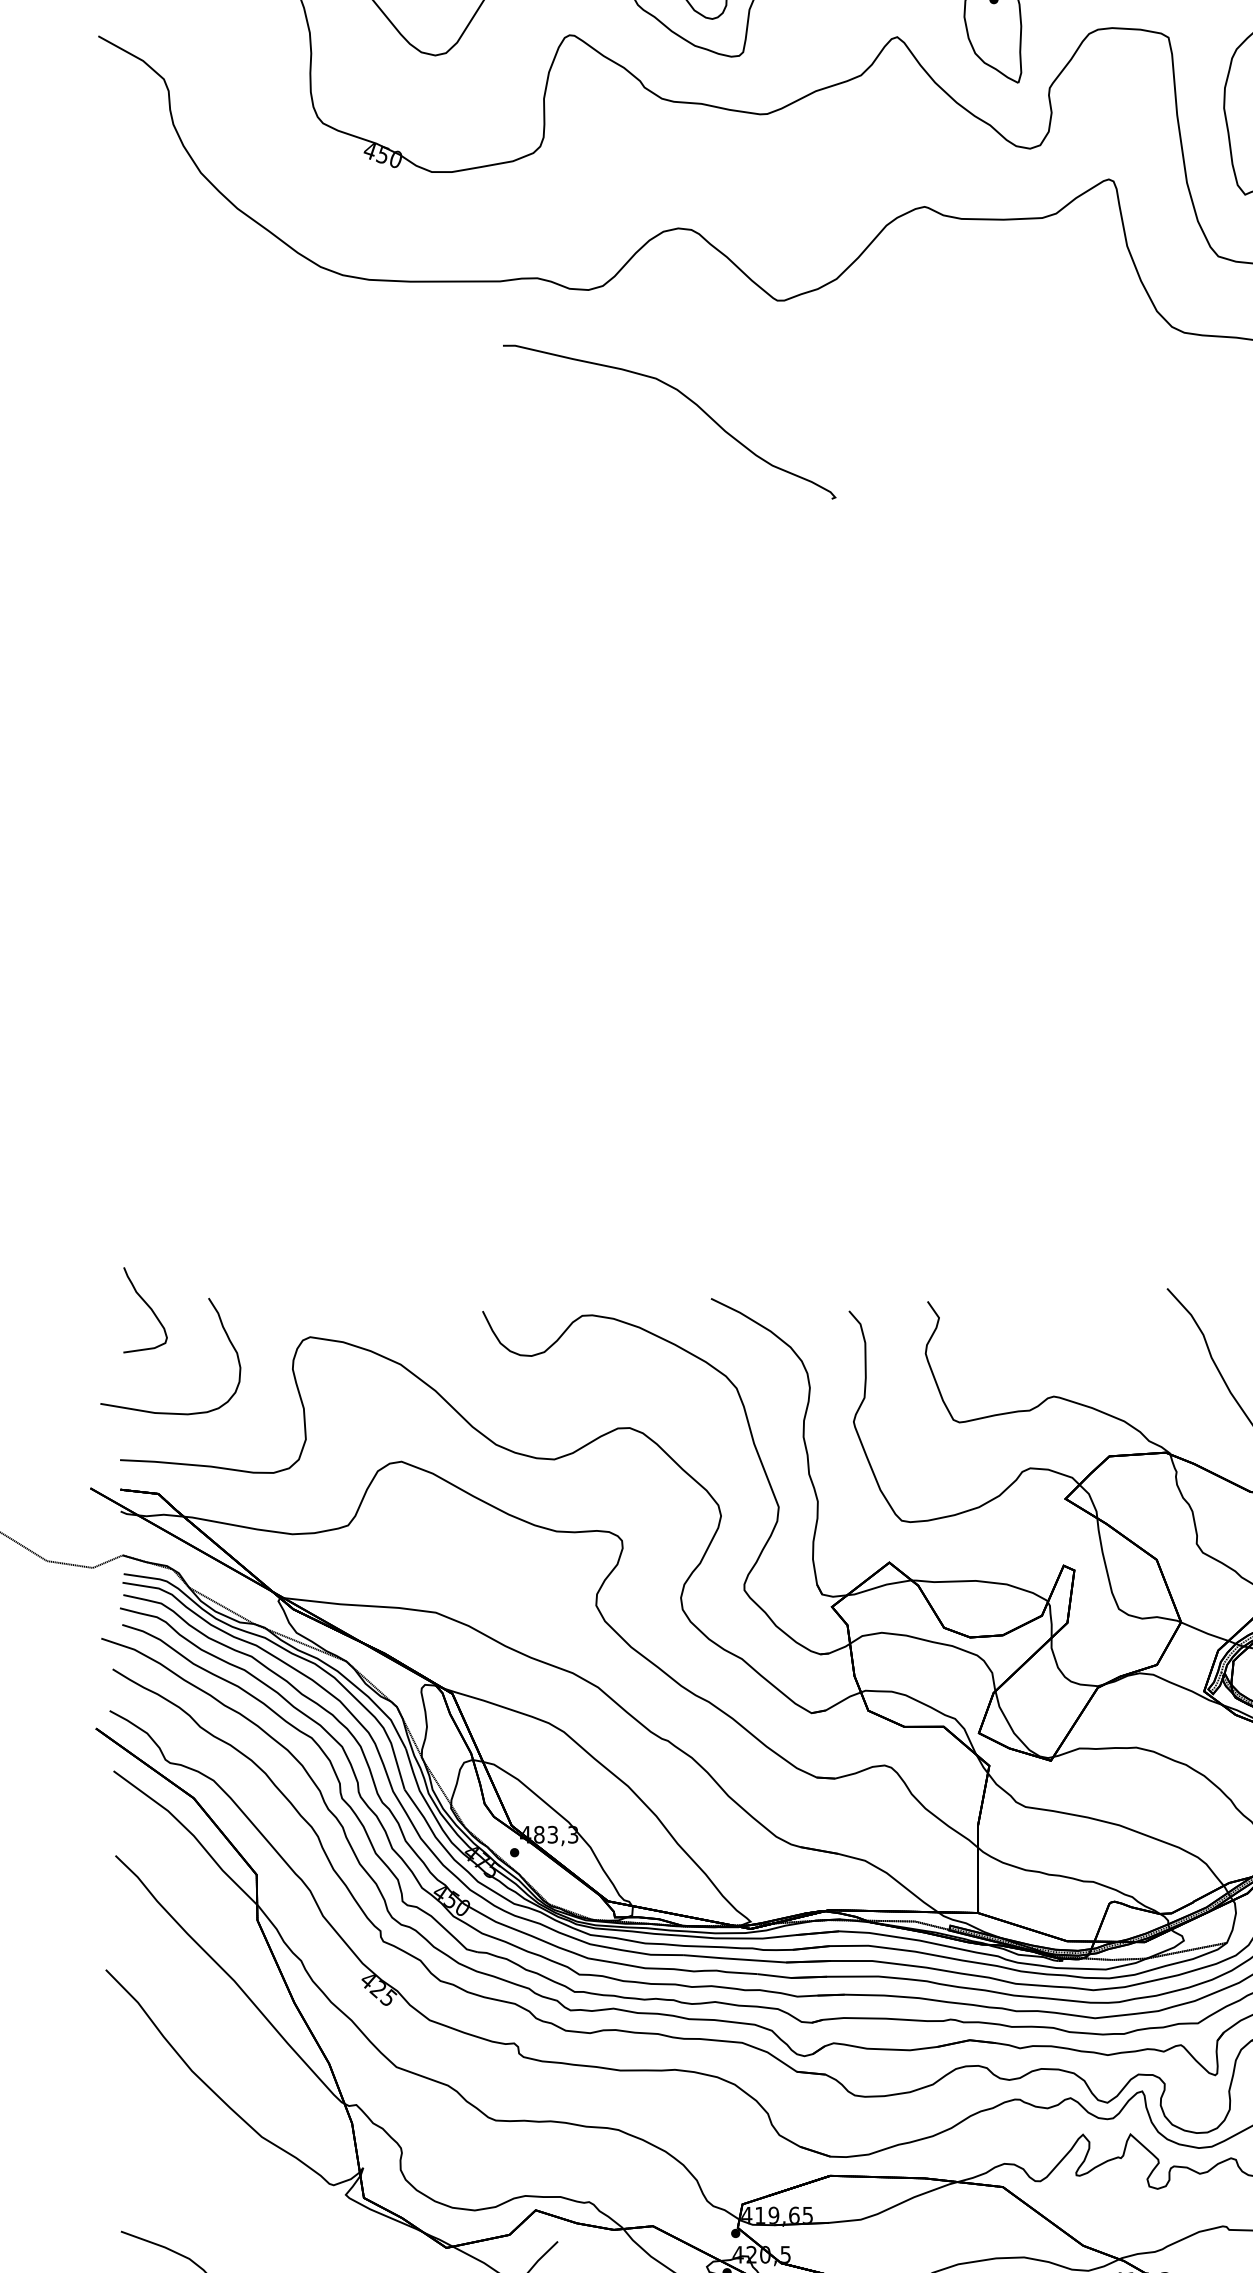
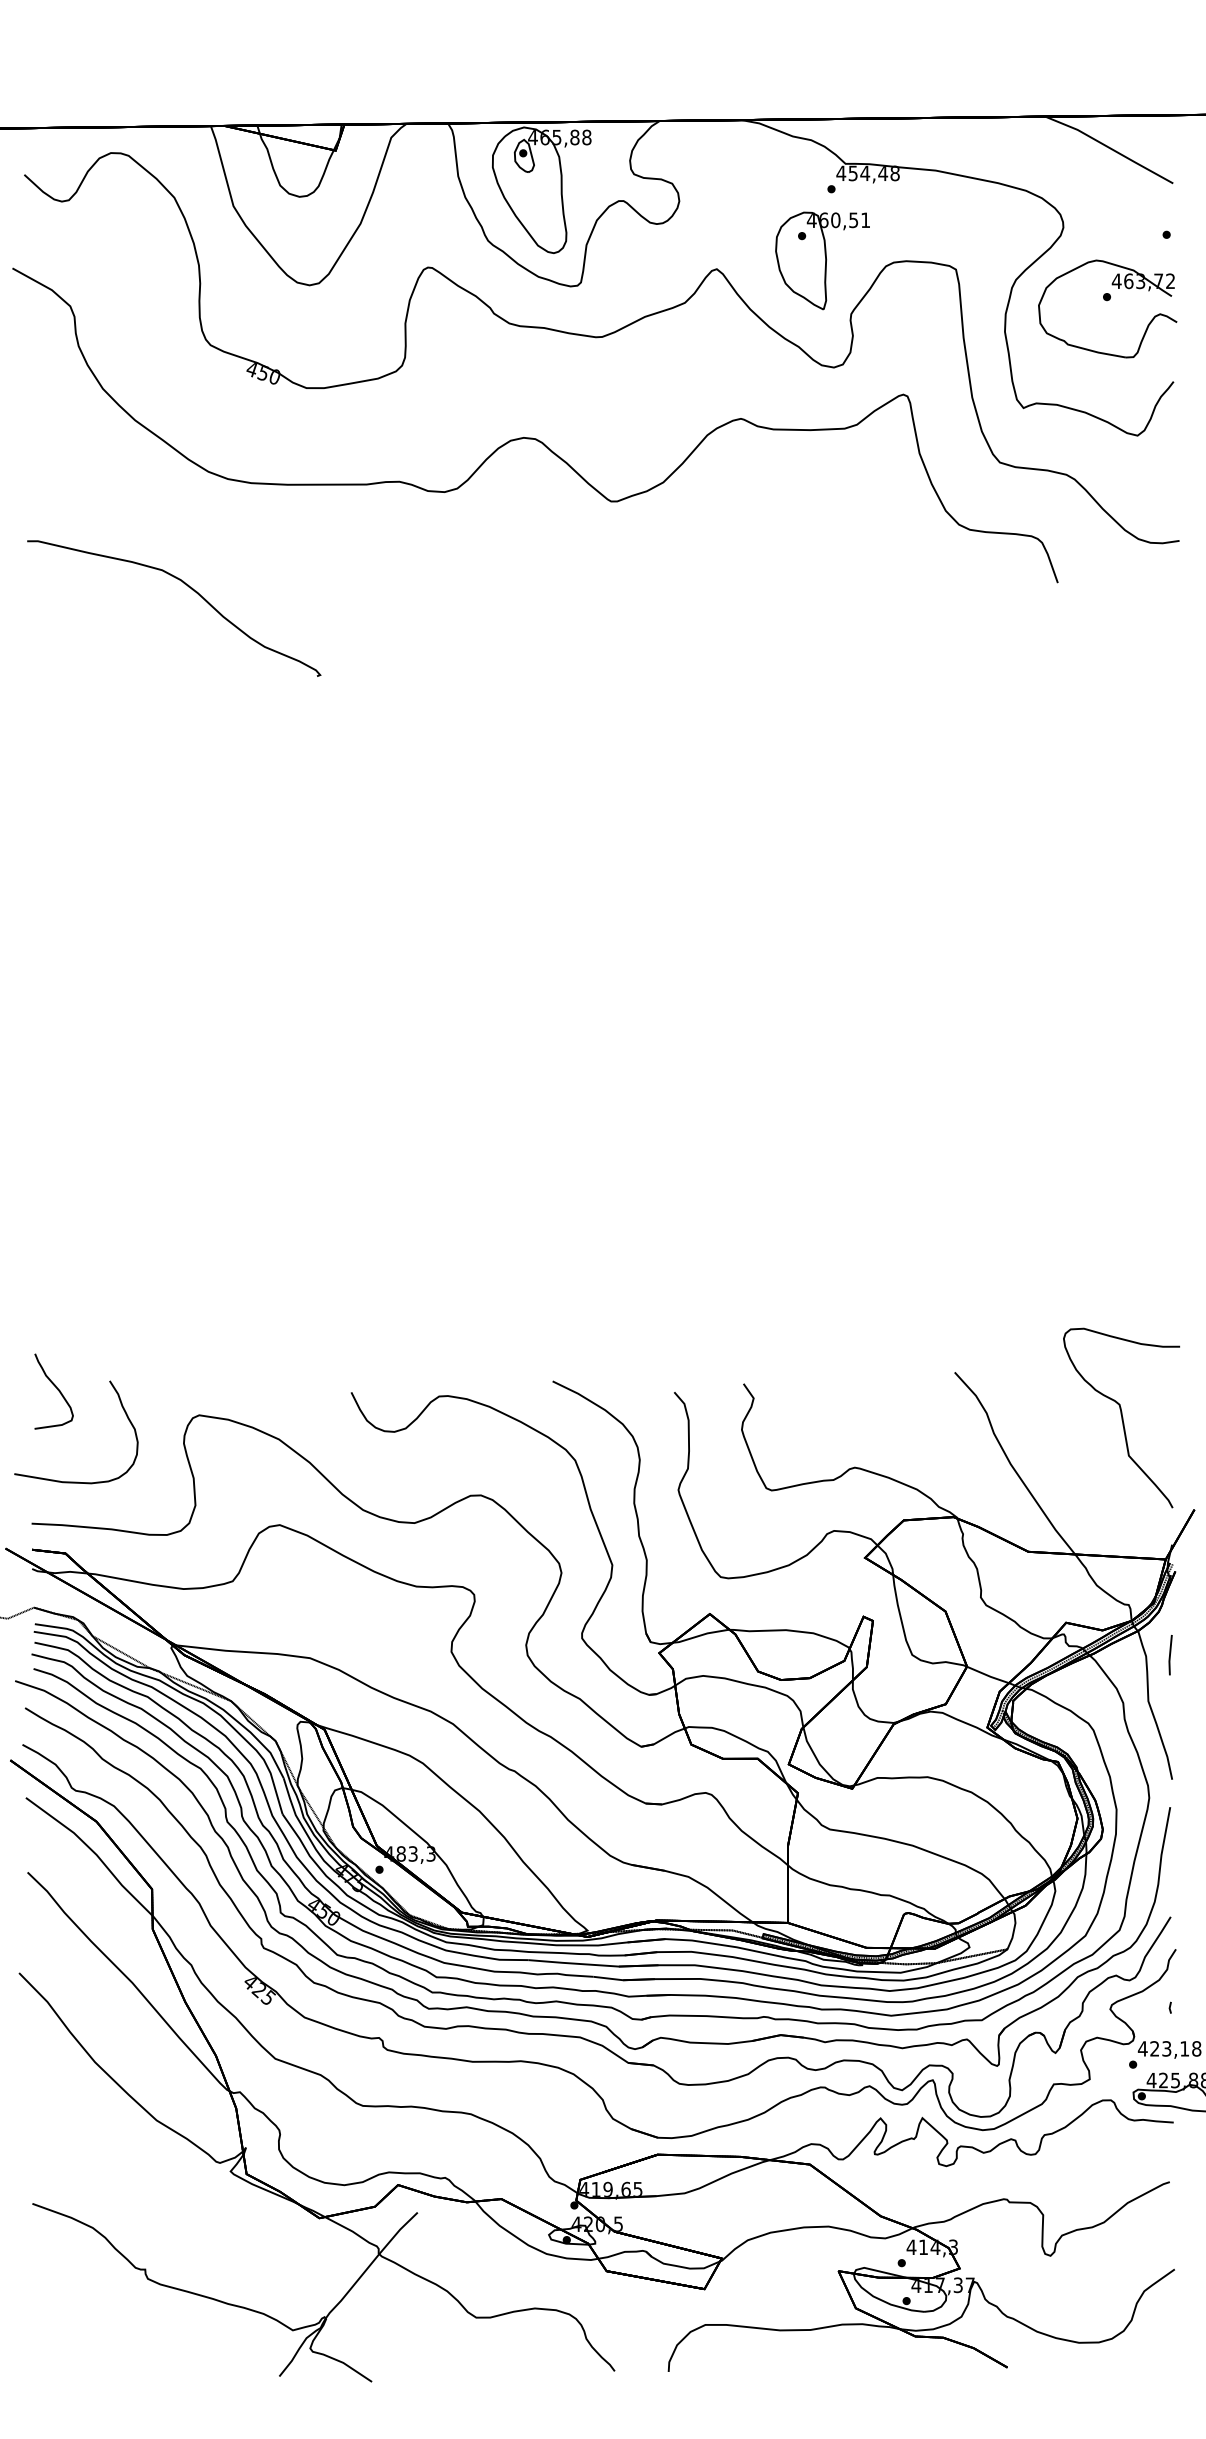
curve: (685, 398) -> (188, 587), moved

